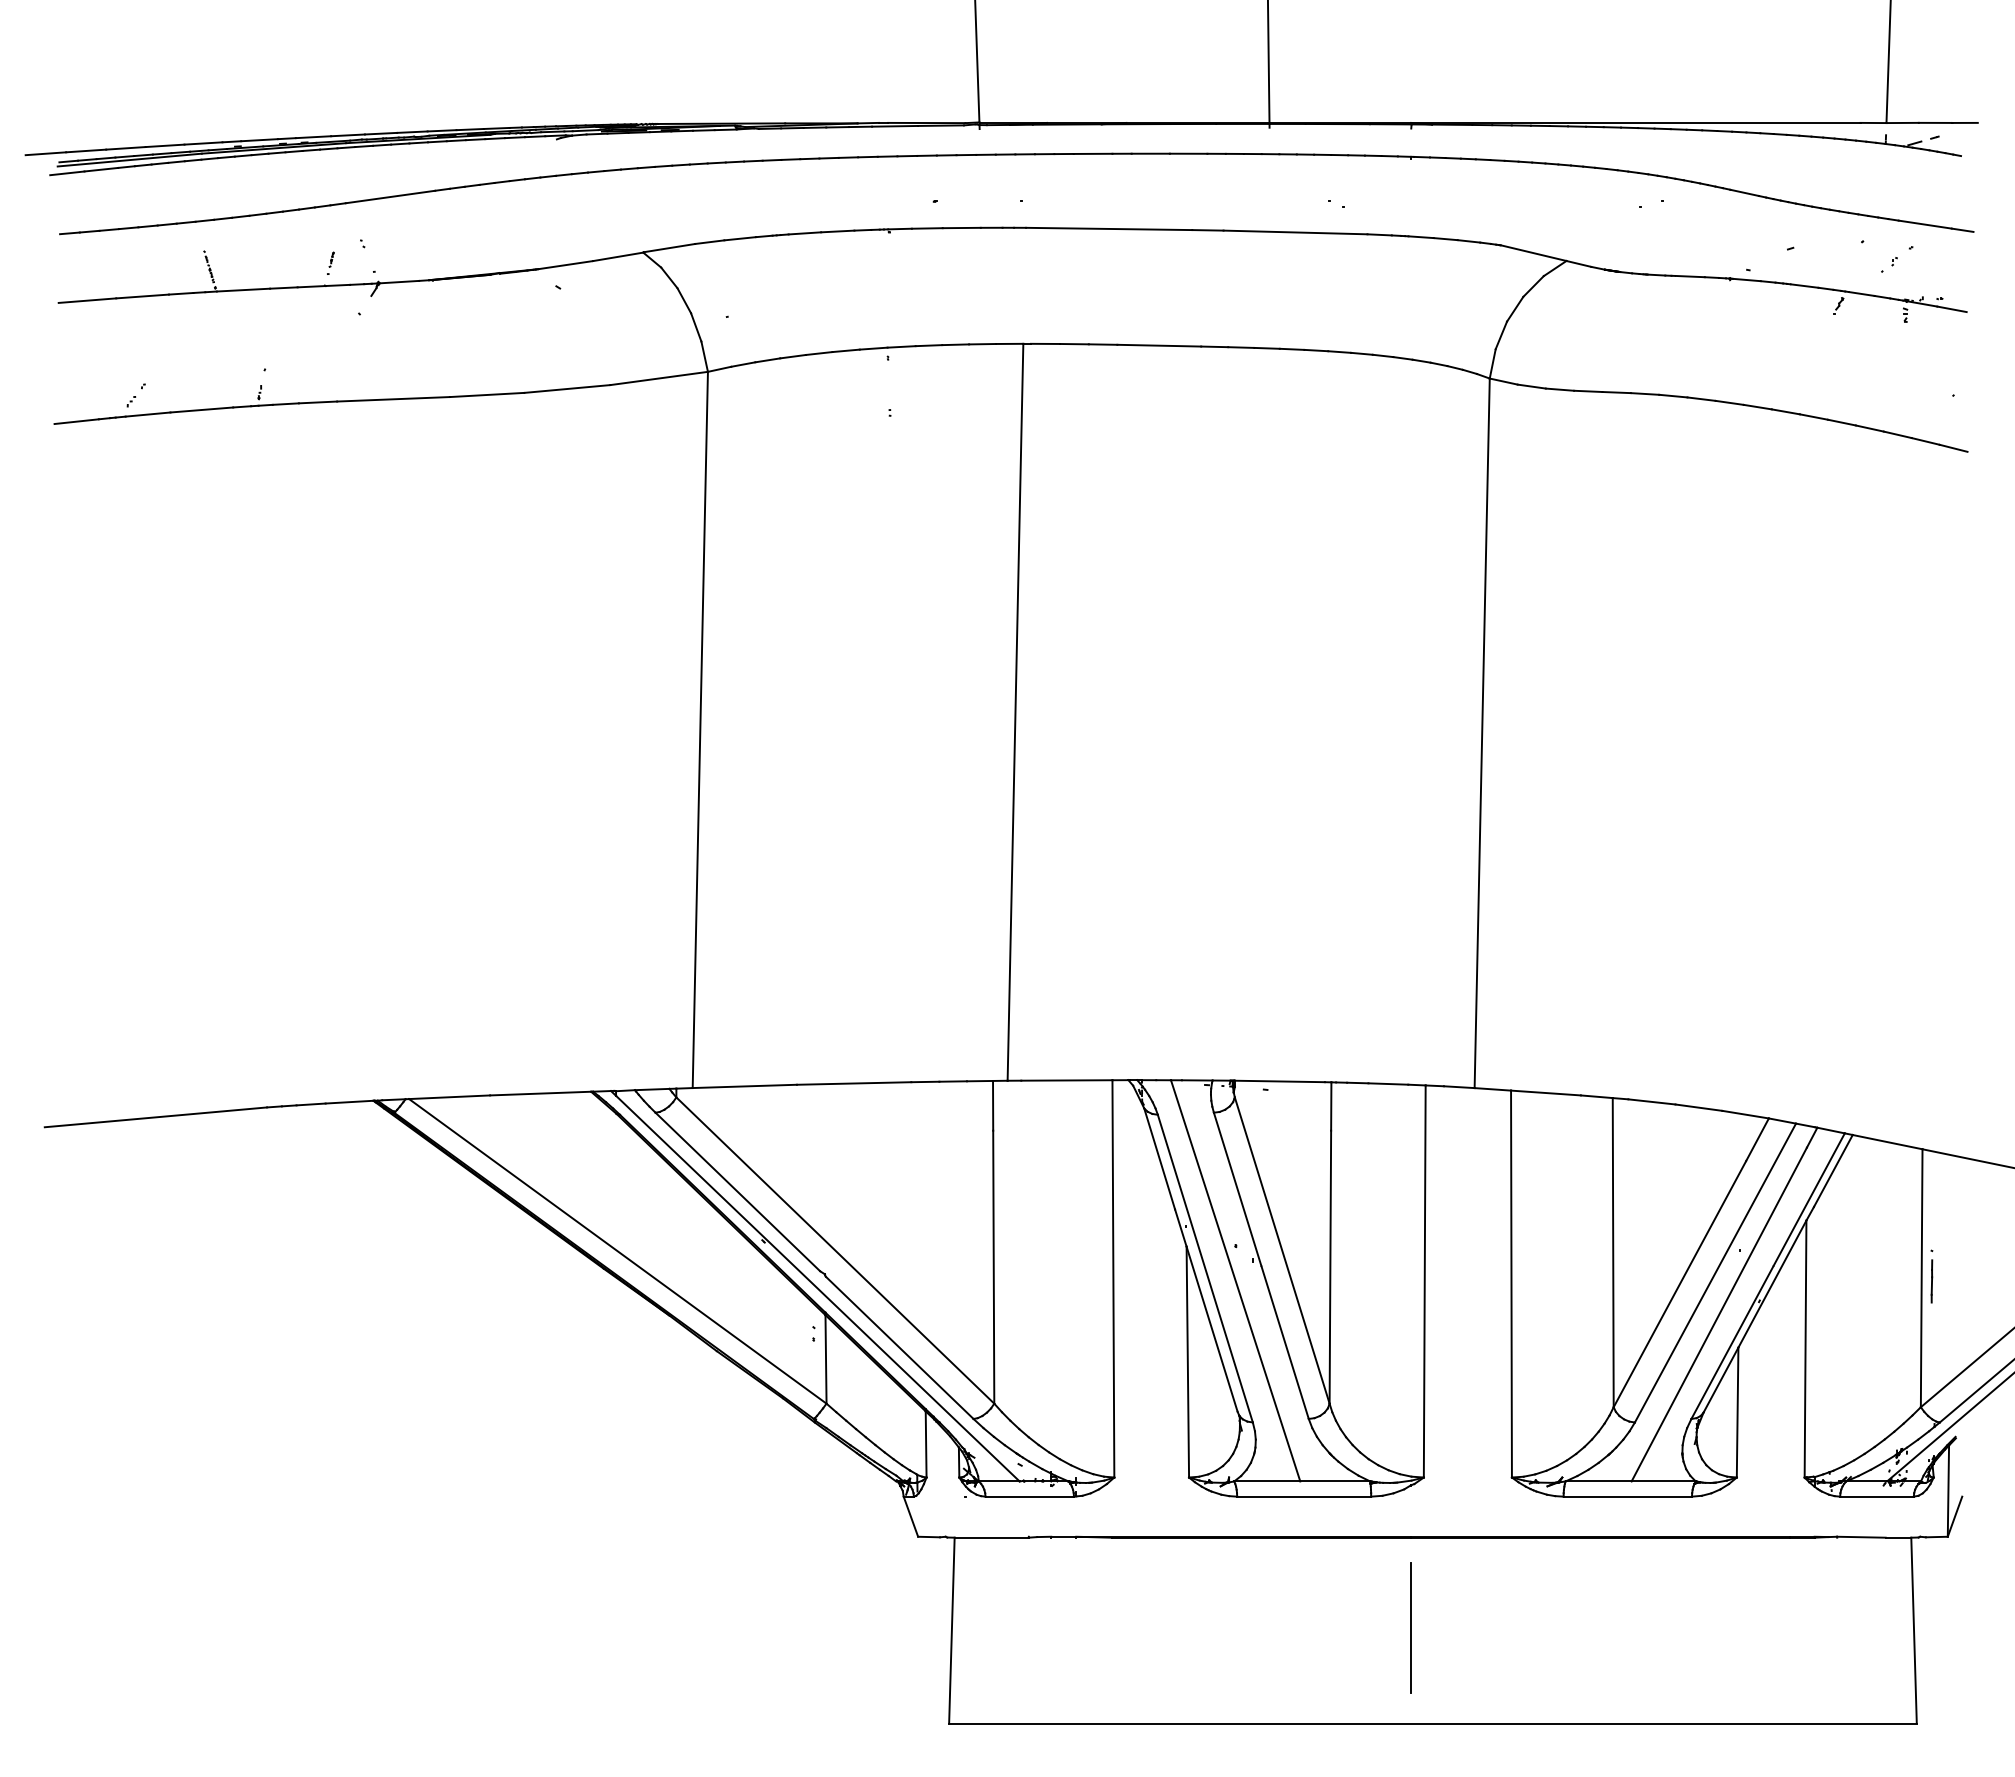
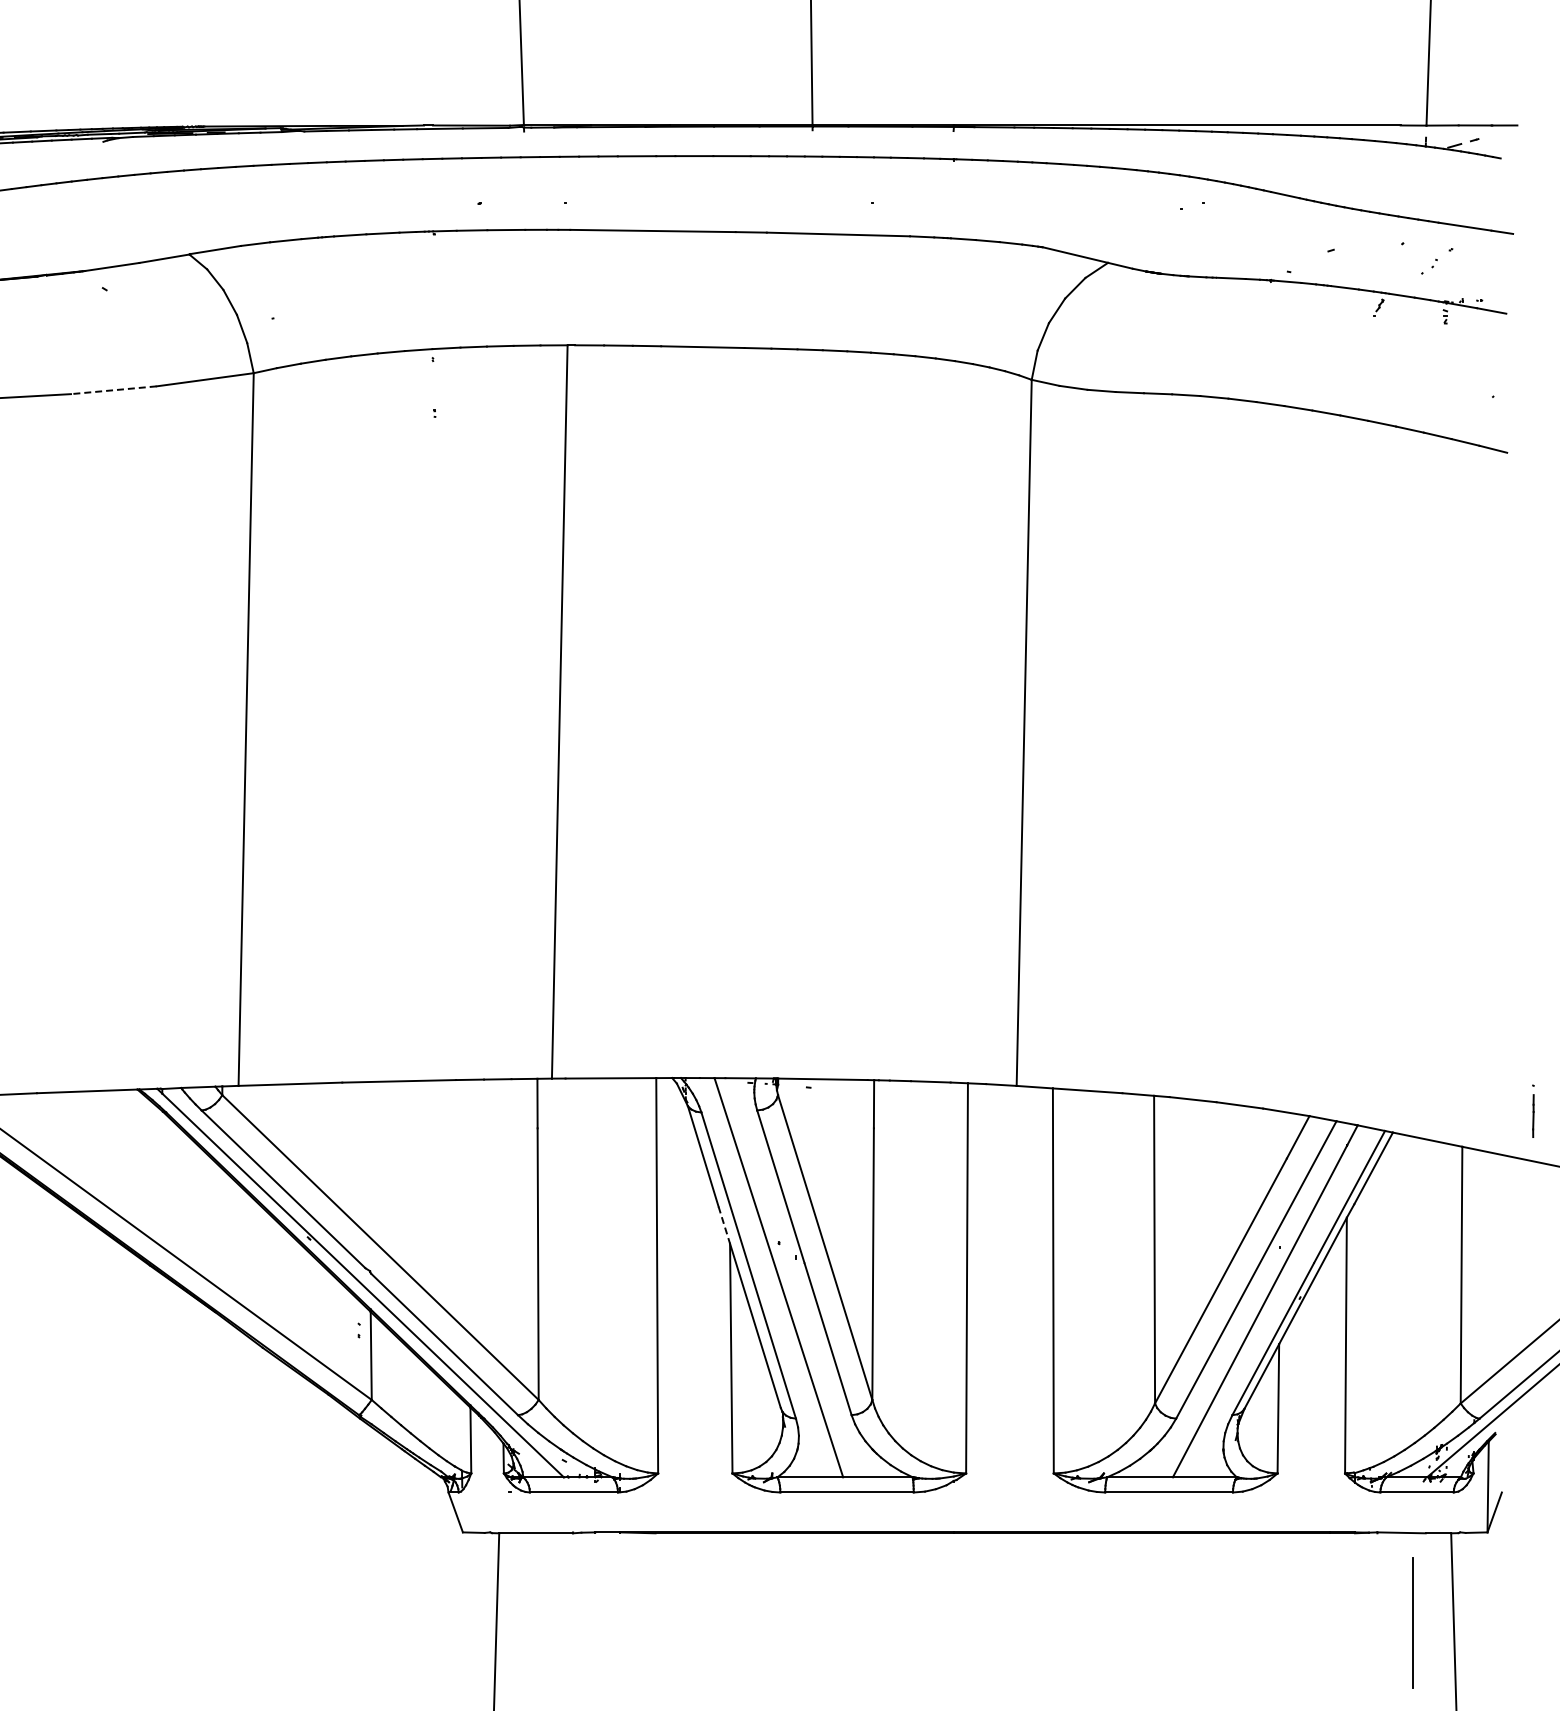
line: (566, 389) -> (112, 390), solid -> dashed
line: (1180, 1228) -> (723, 1225), solid -> dashed
part: (1931, 1276) -> (1533, 1111), moved
line: (1410, 1627) -> (1412, 1622), moved

